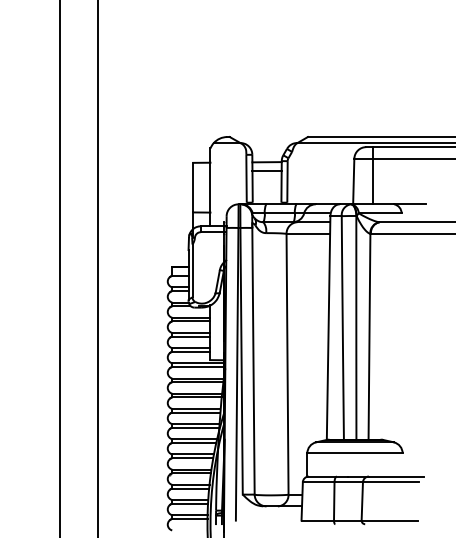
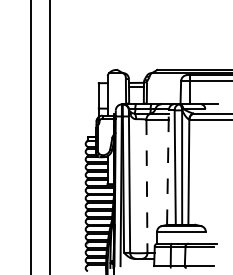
line: (327, 327) -> (167, 167), solid -> dashed
line: (286, 362) -> (146, 185), solid -> dashed

